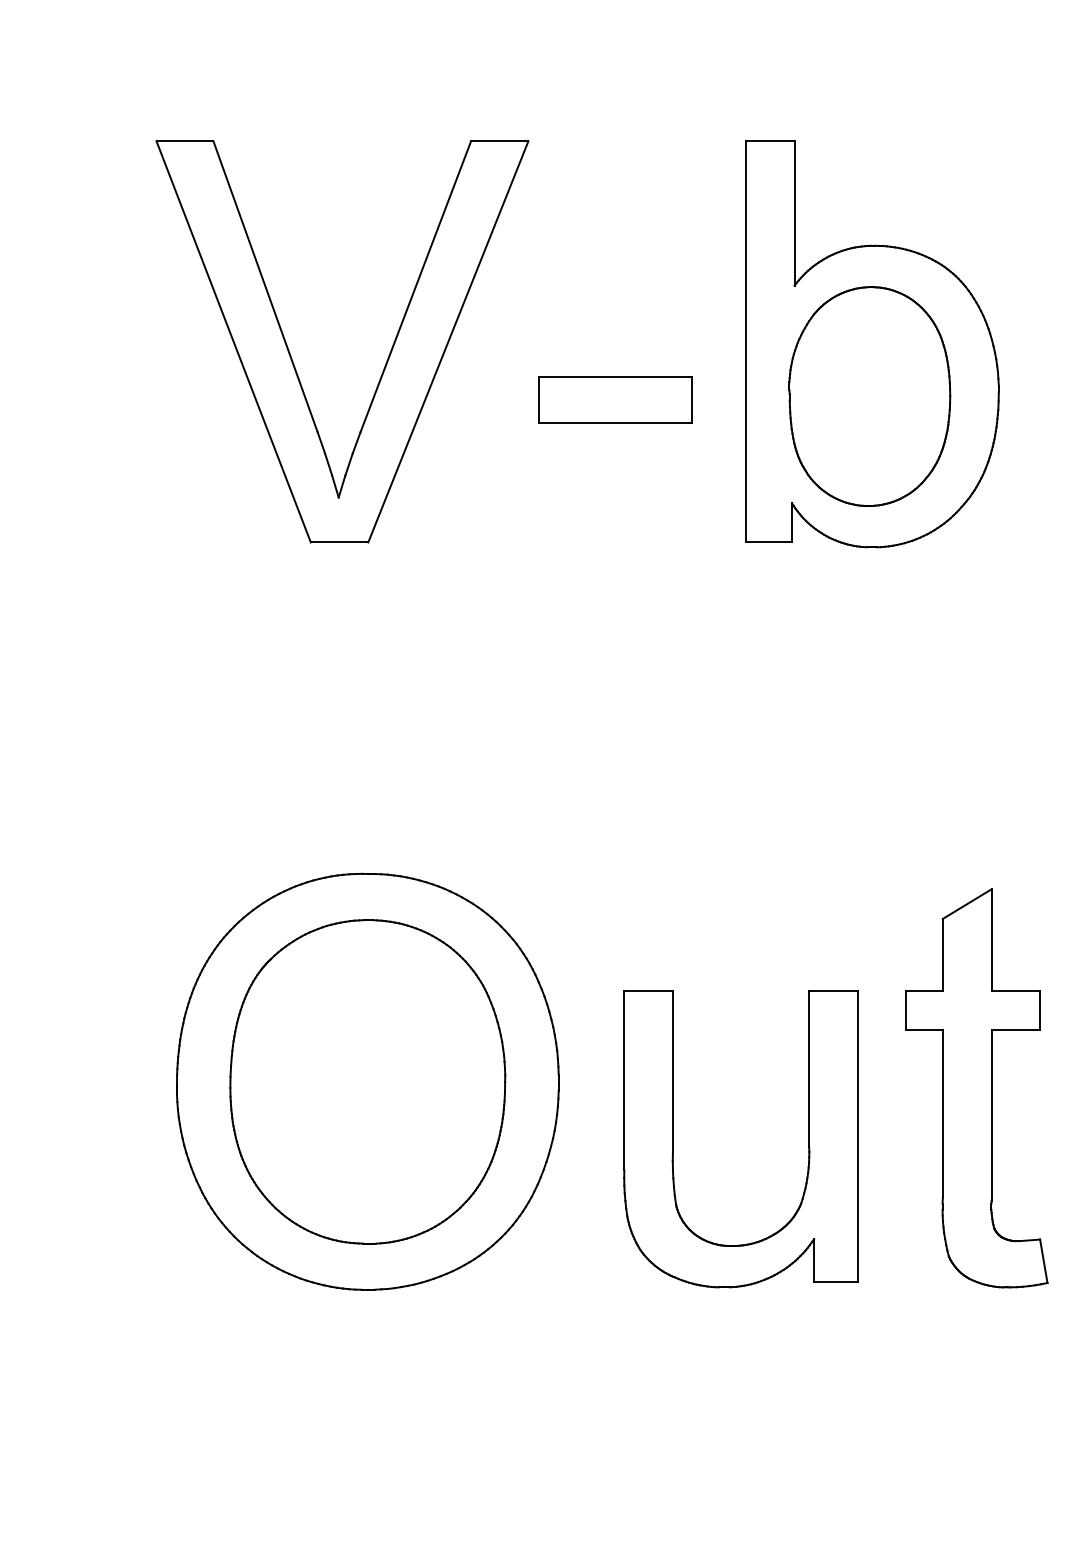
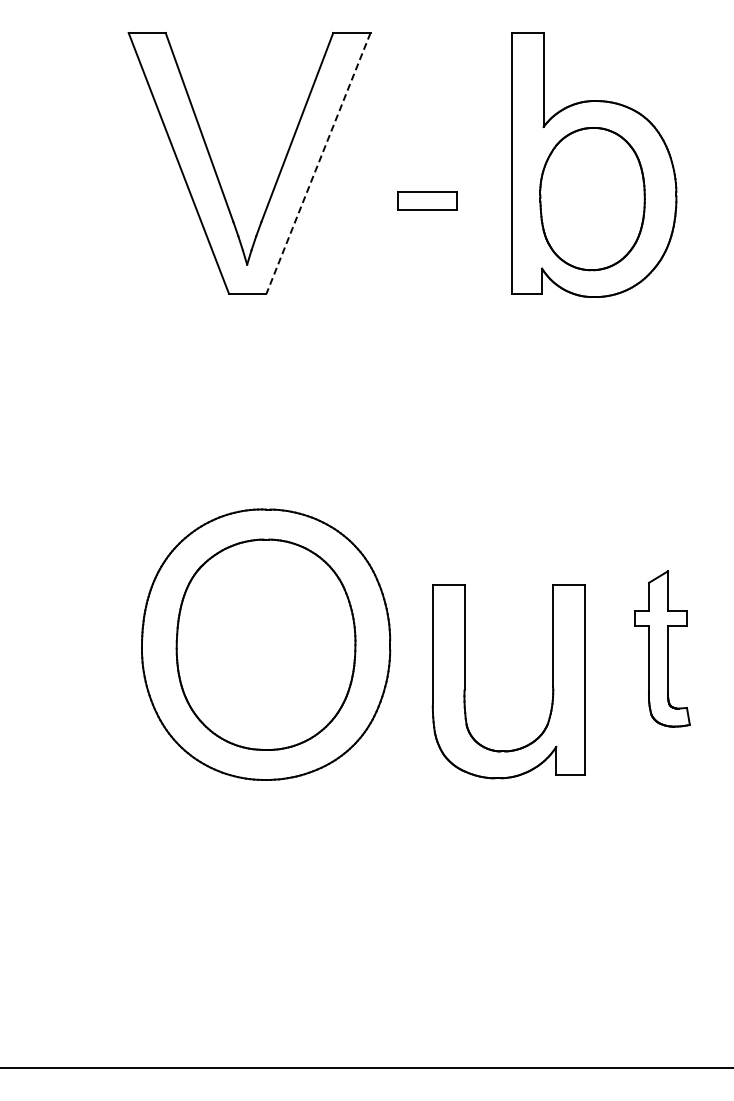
line: (448, 341) -> (318, 163), solid -> dashed
part: (615, 398) -> (427, 200), size x0.6
part: (977, 1087) -> (662, 648), size x0.6

